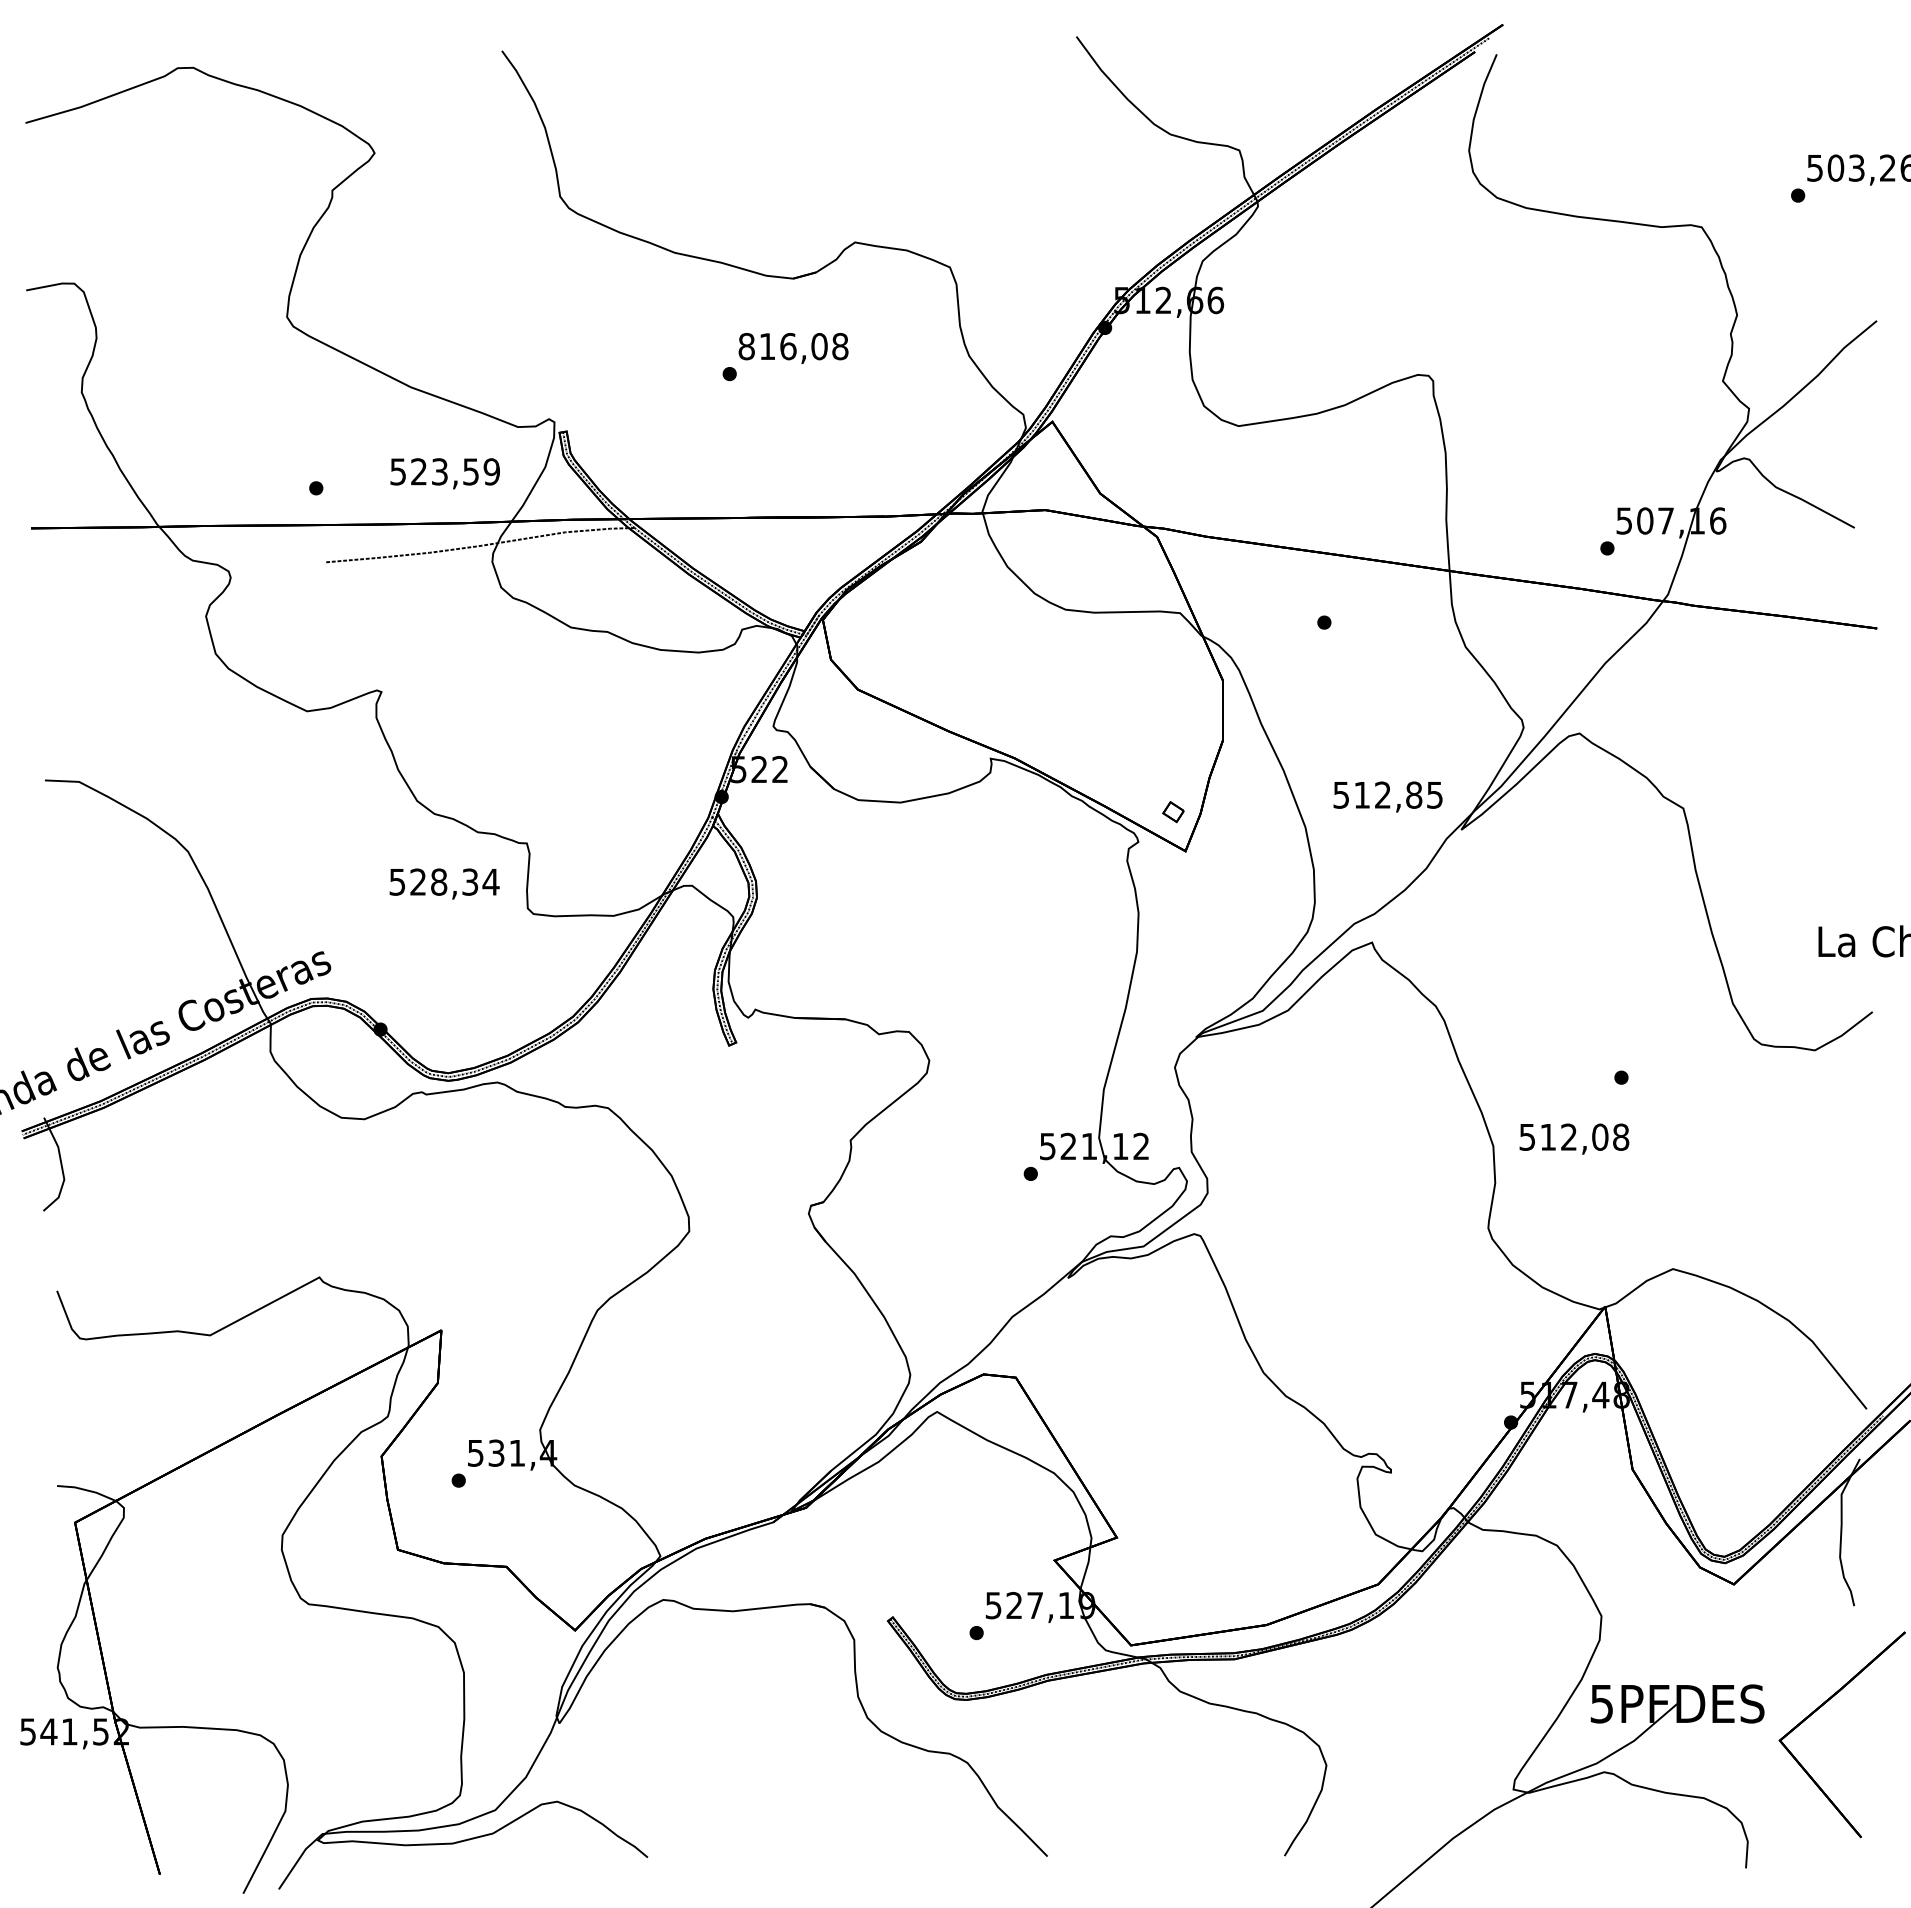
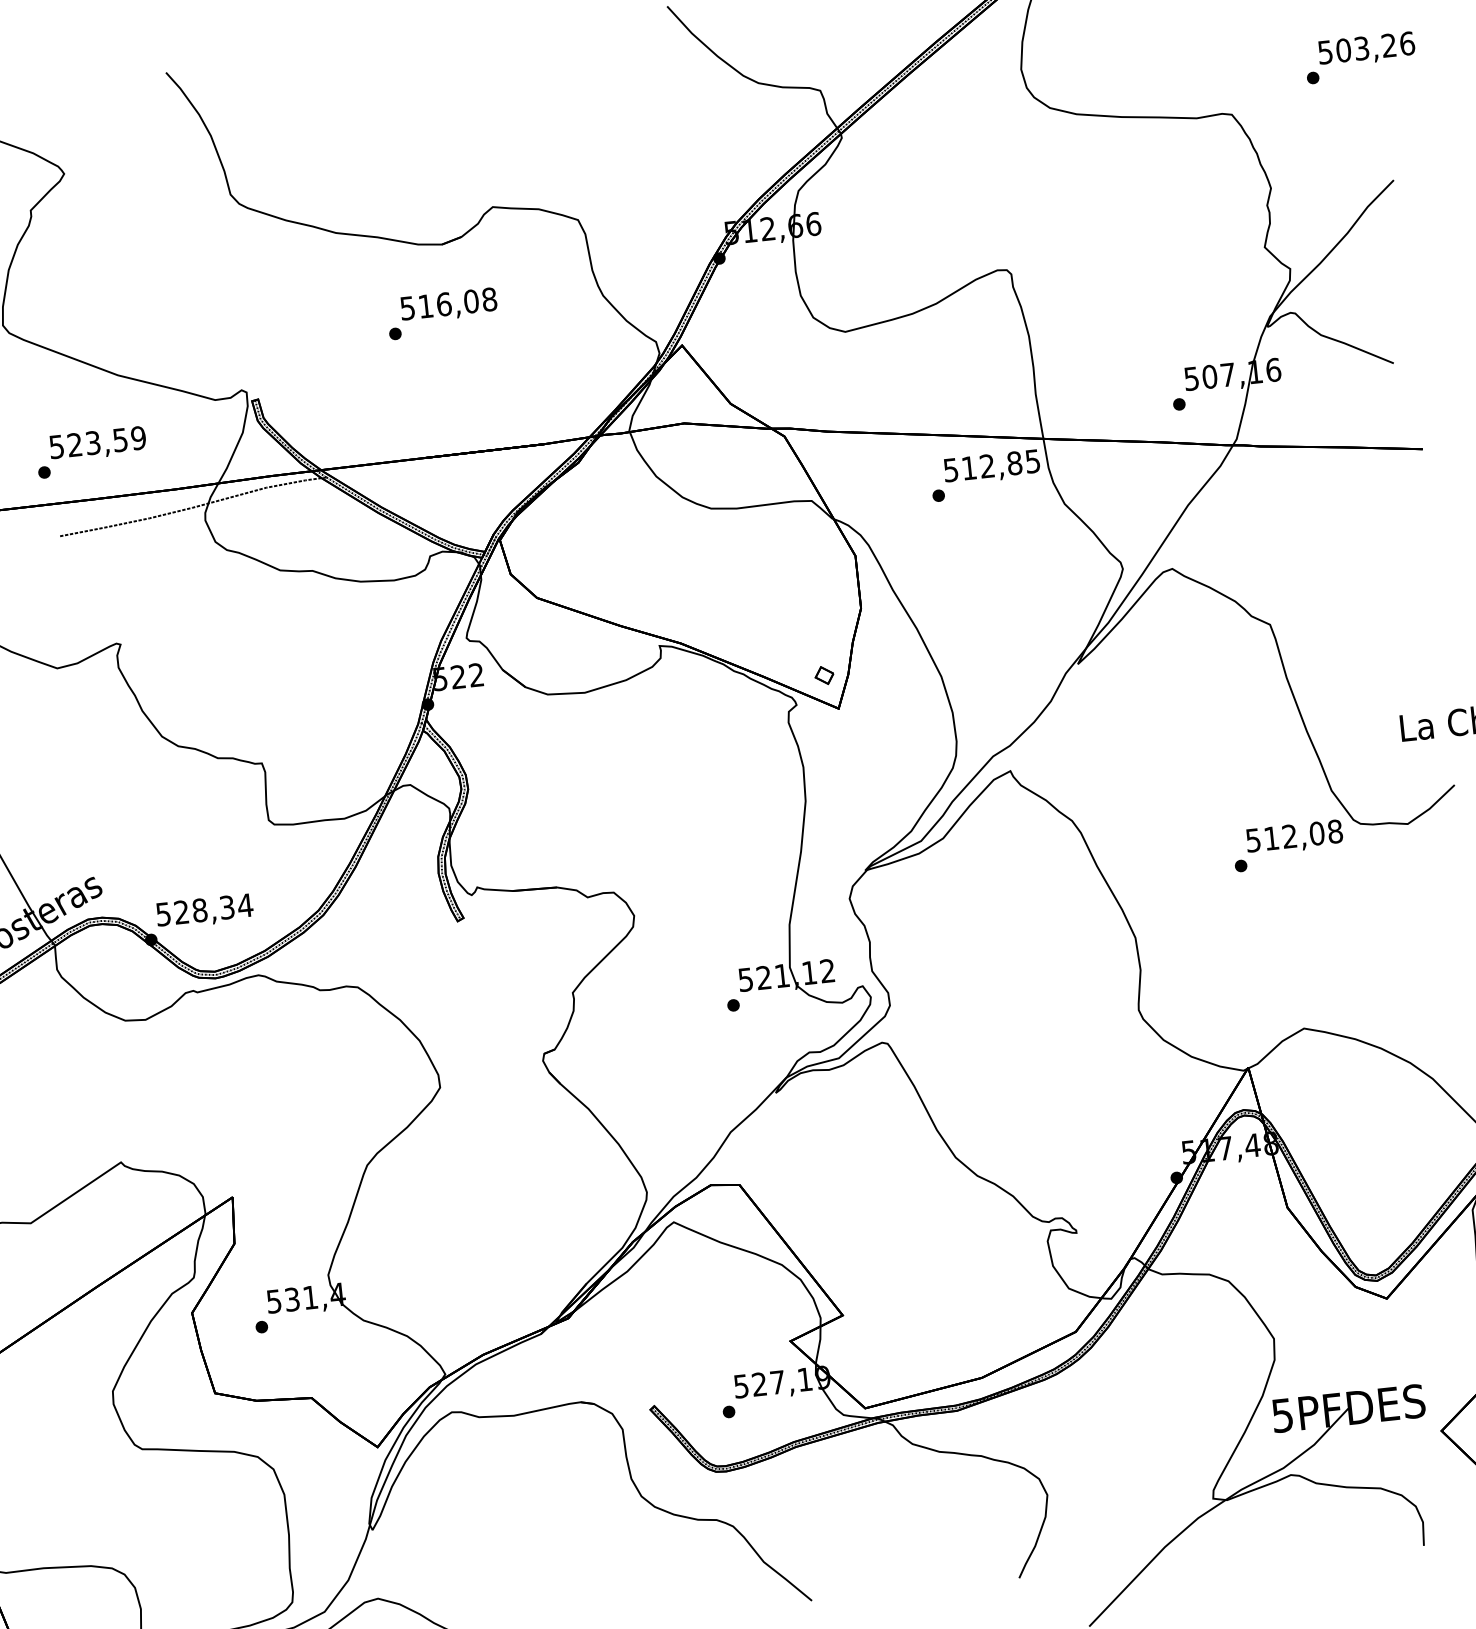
text: (746, 346) -> (407, 308), 816,08 -> 516,08
text: (444, 473) -> (97, 444), moved
text: (1387, 796) -> (991, 467), moved
text: (444, 883) -> (204, 911), moved
text: (1574, 1138) -> (1294, 837), moved

